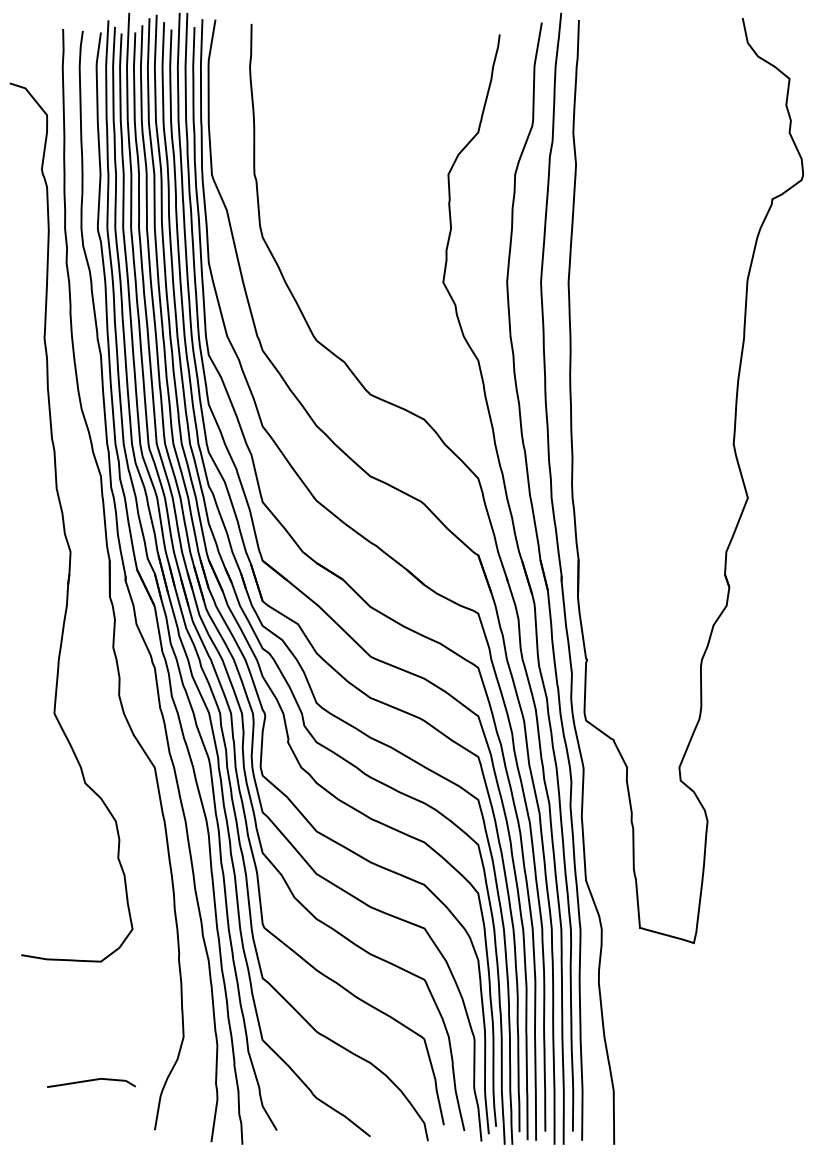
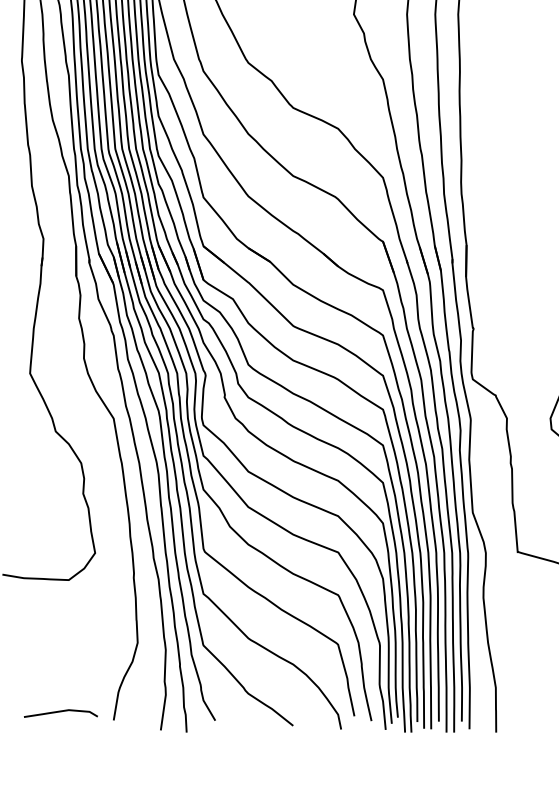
curve: (91, 1081) -> (60, 712), moved

